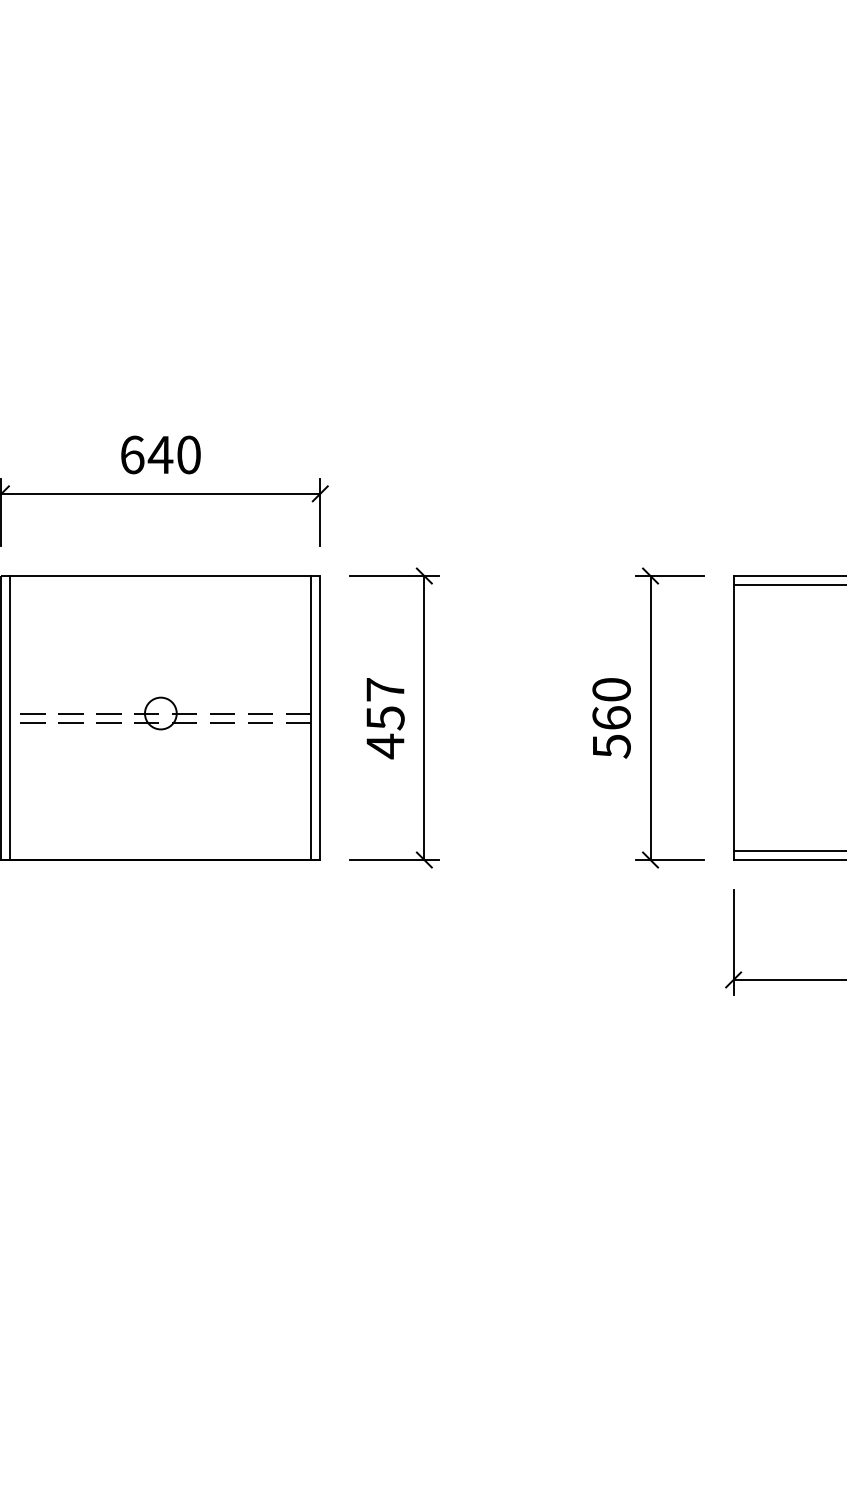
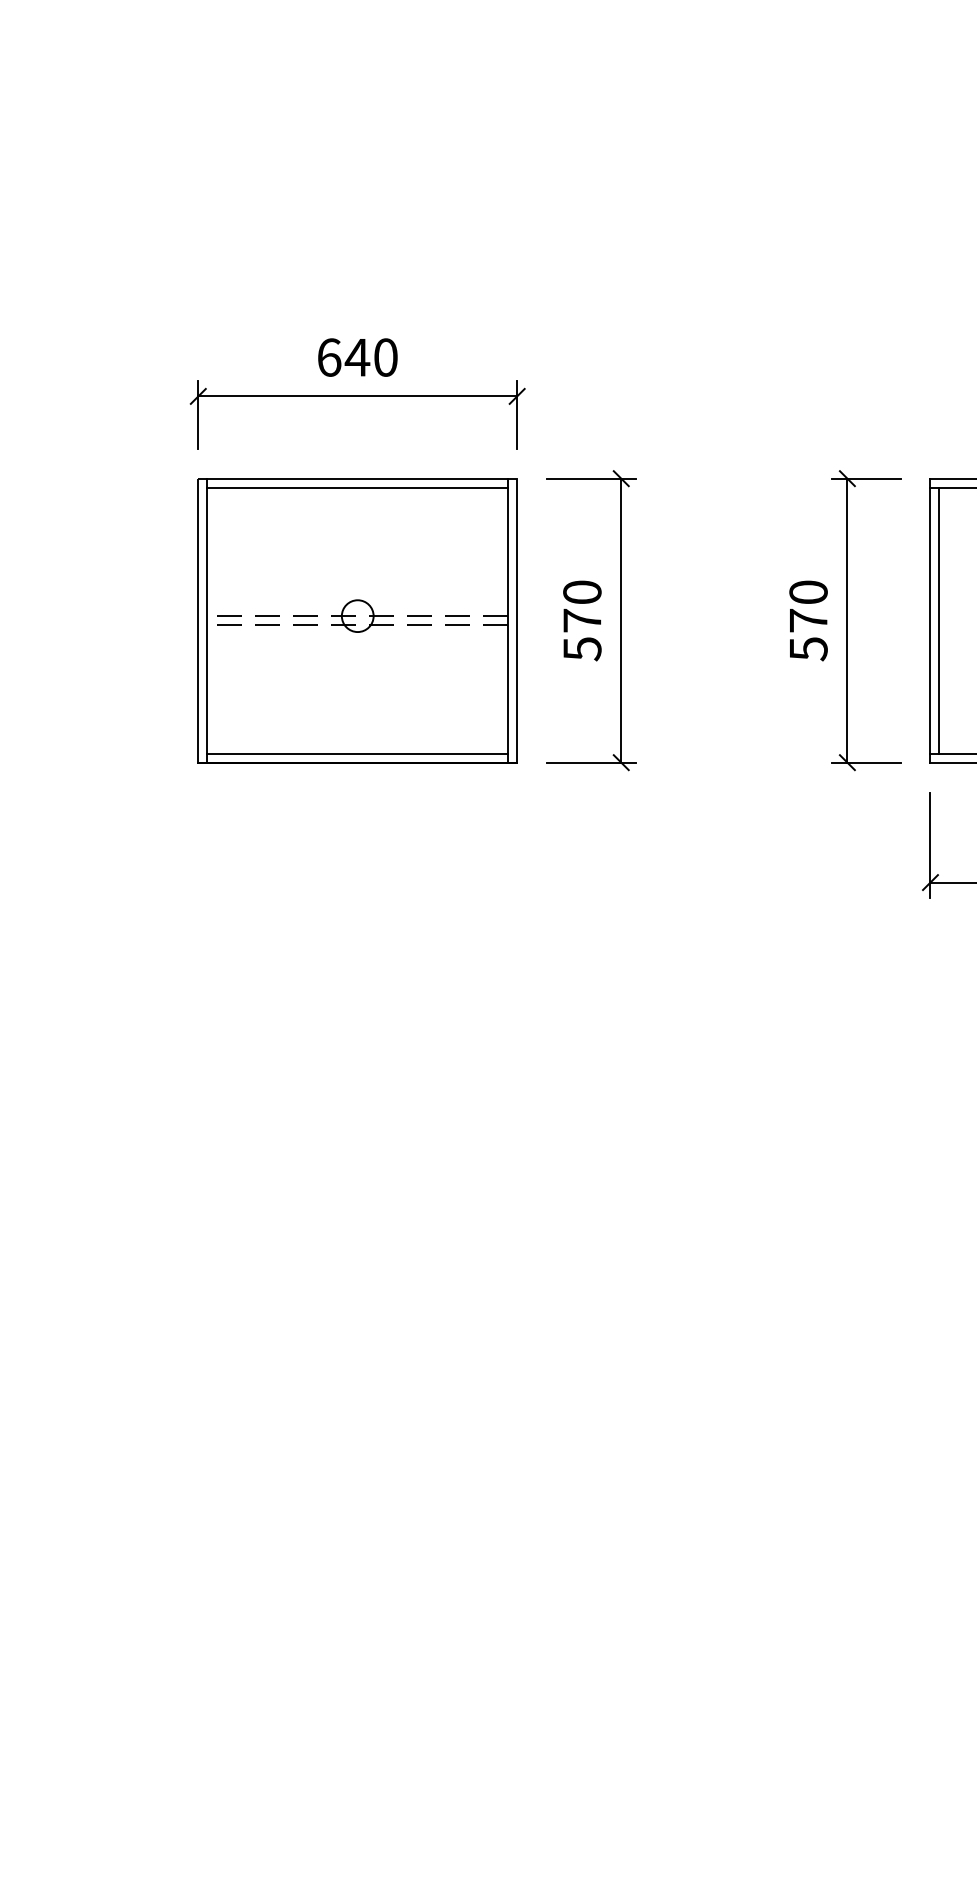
line: (160, 584) -> (357, 487), added
text: (385, 717) -> (582, 620), 457 -> 570
text: (611, 717) -> (808, 620), 560 -> 570
line: (742, 717) -> (939, 620), added
line: (160, 850) -> (357, 753), added

